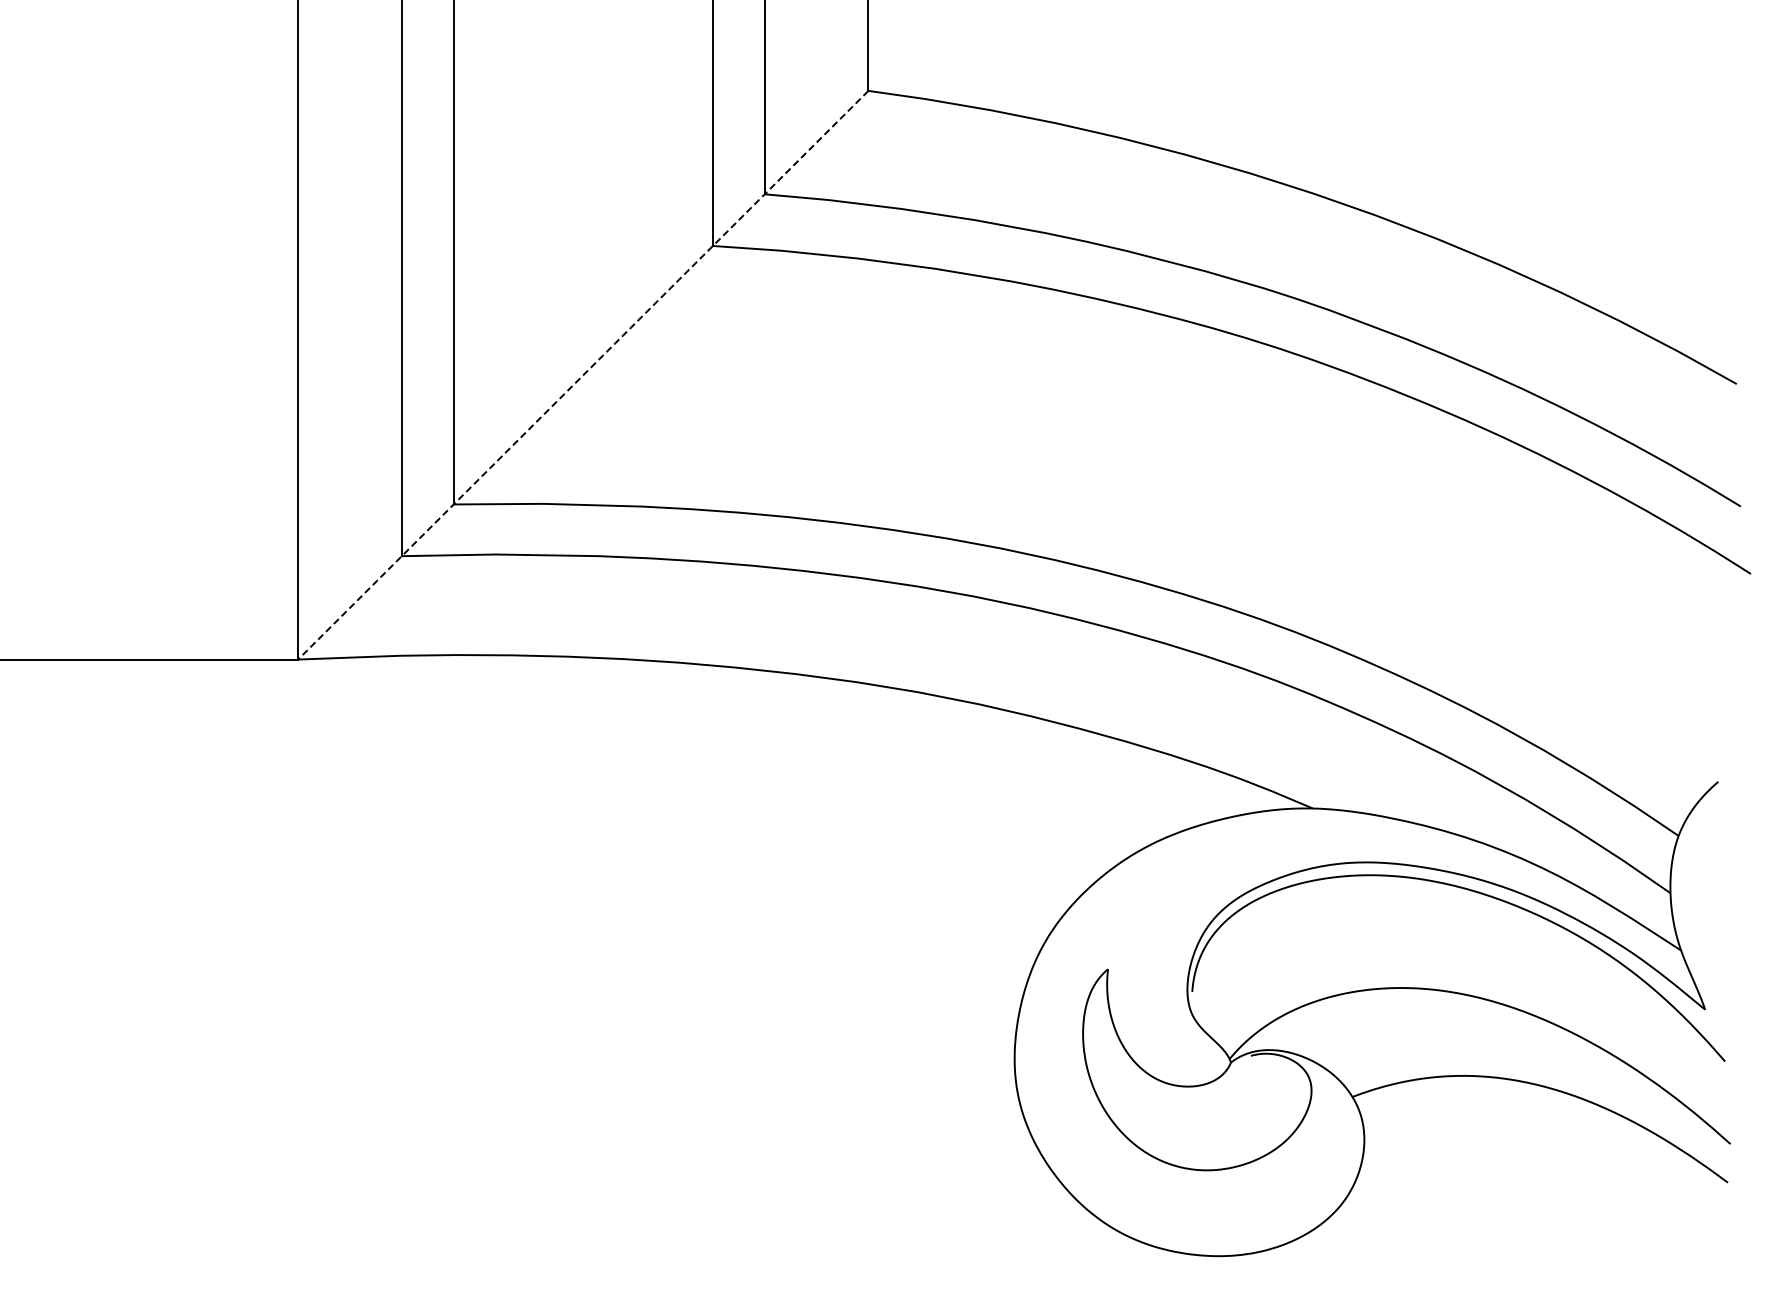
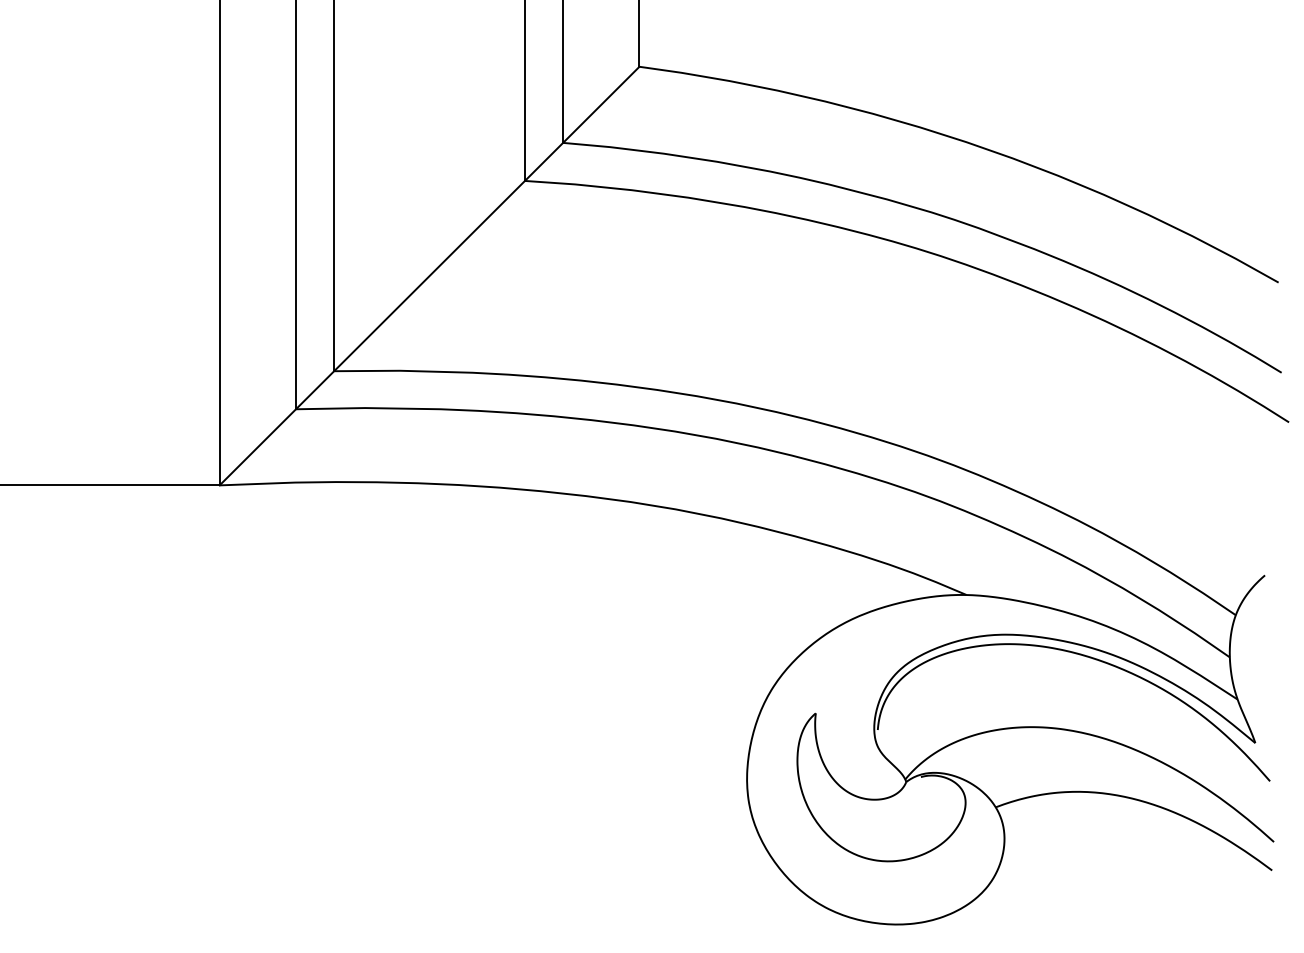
line: (583, 375) -> (429, 276), dashed -> solid

